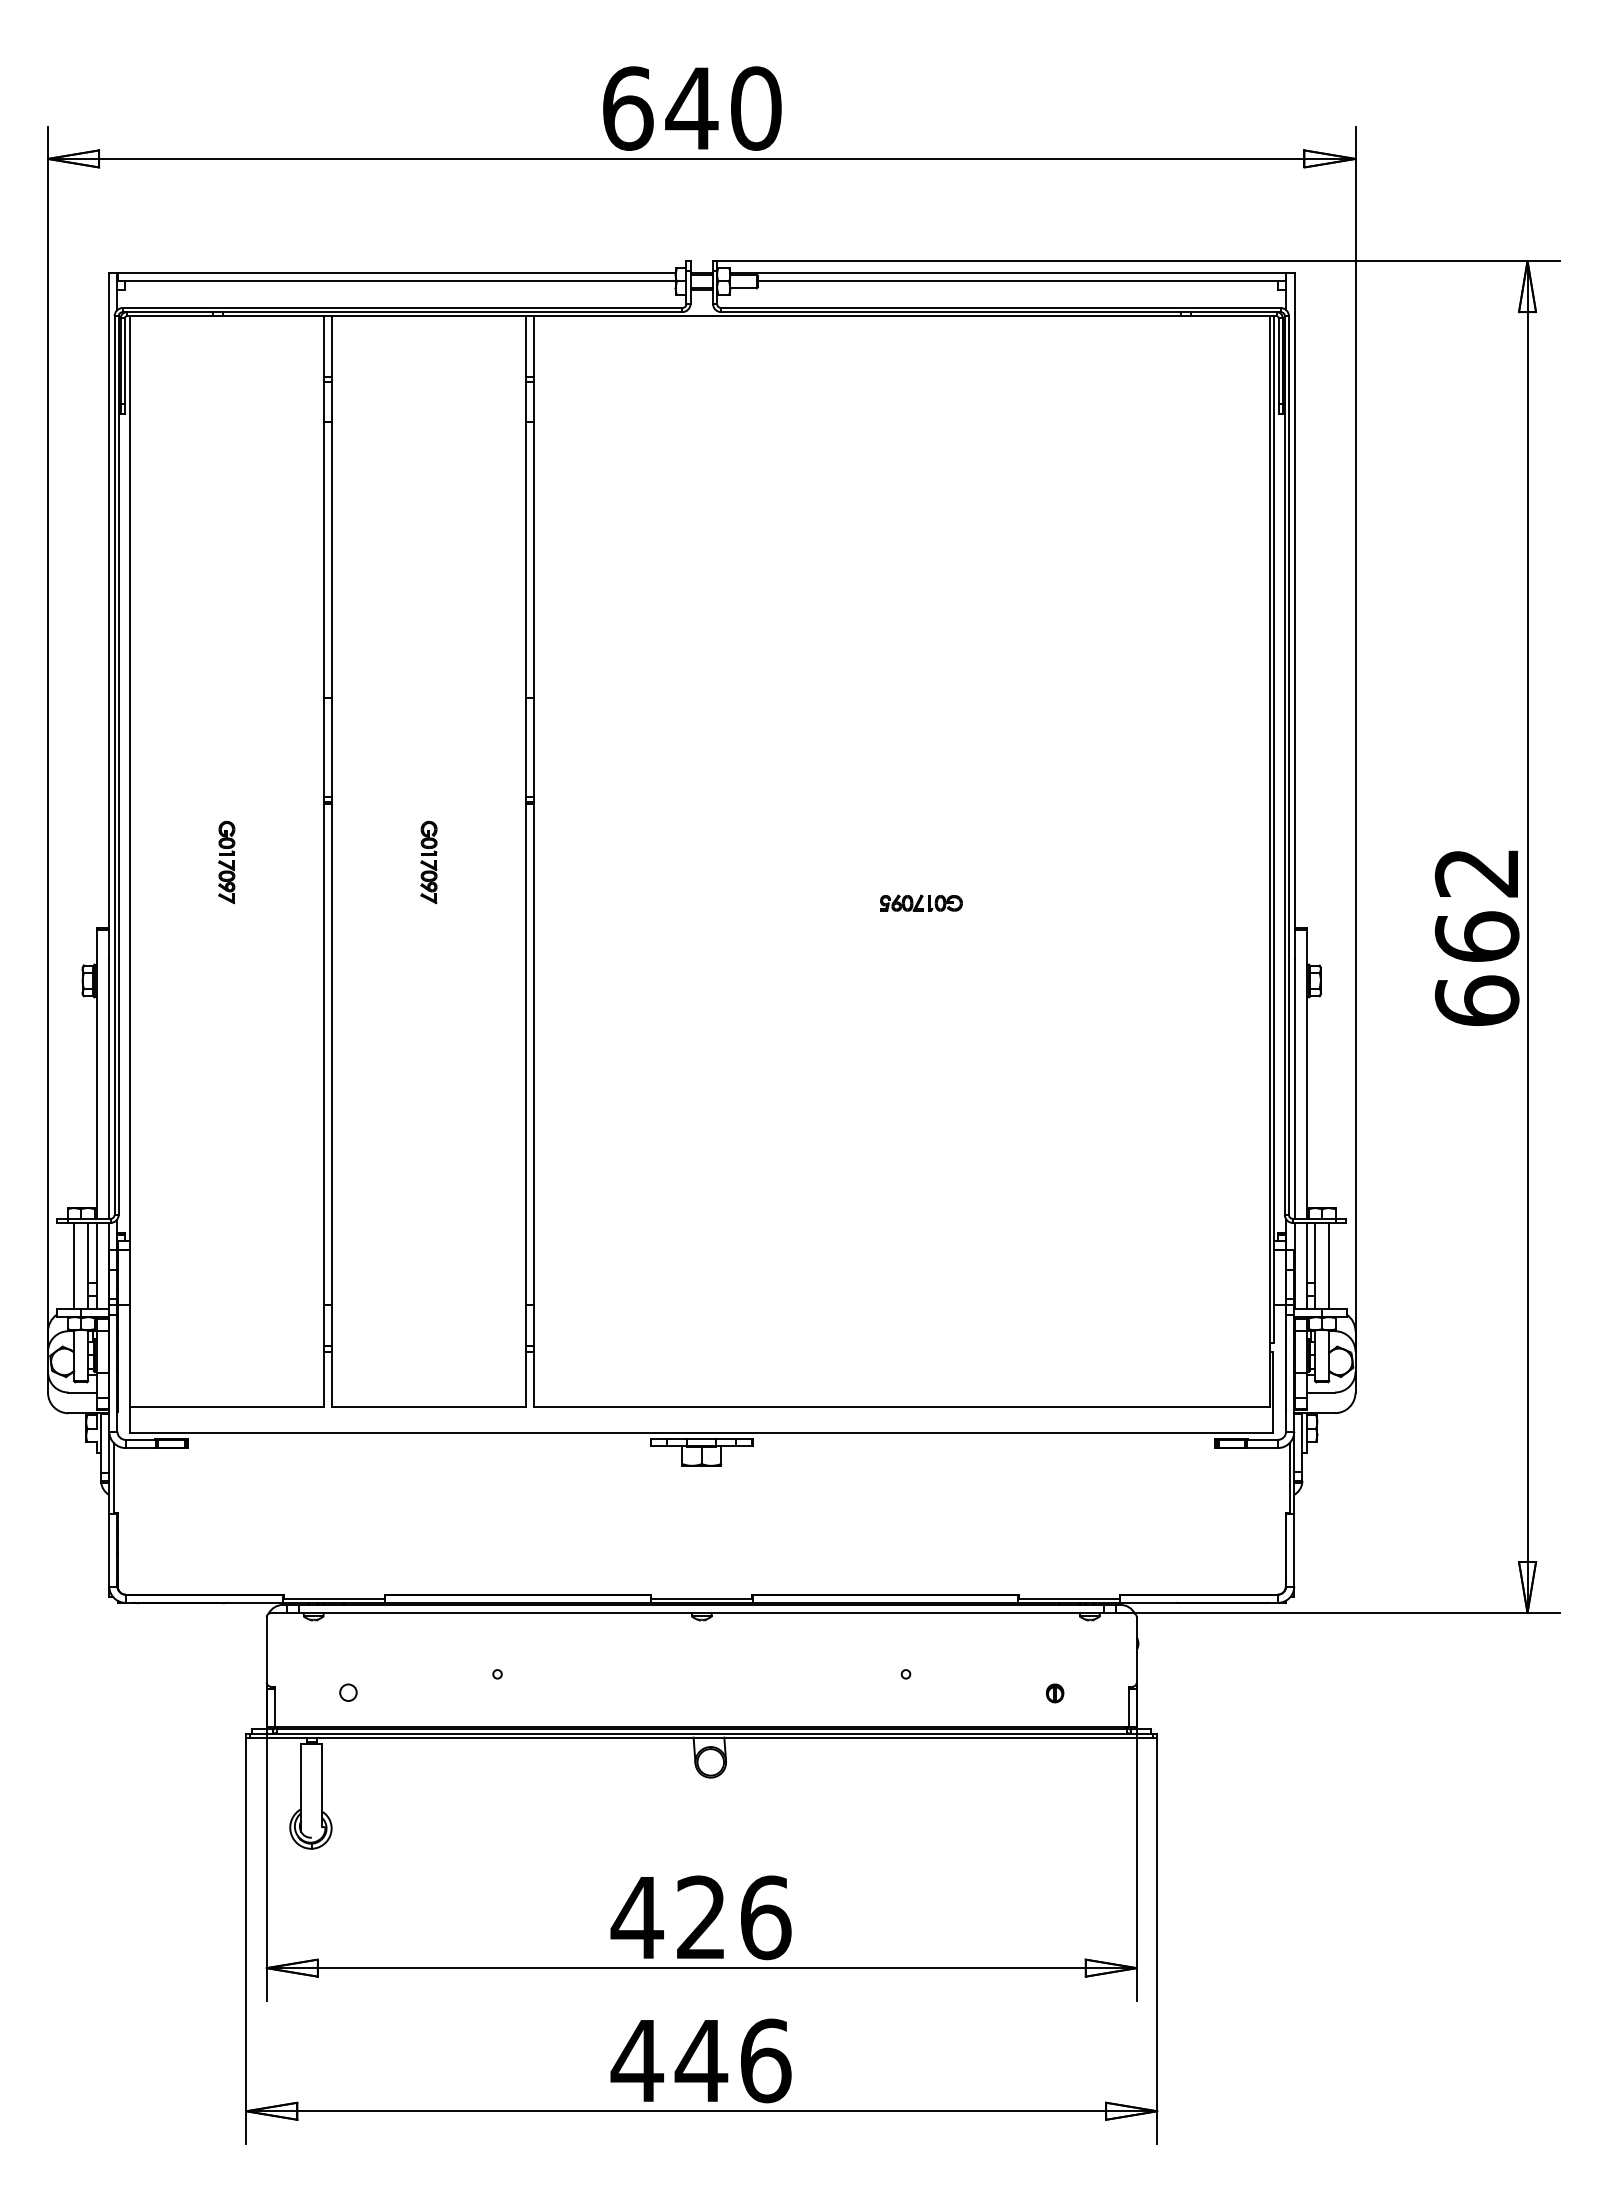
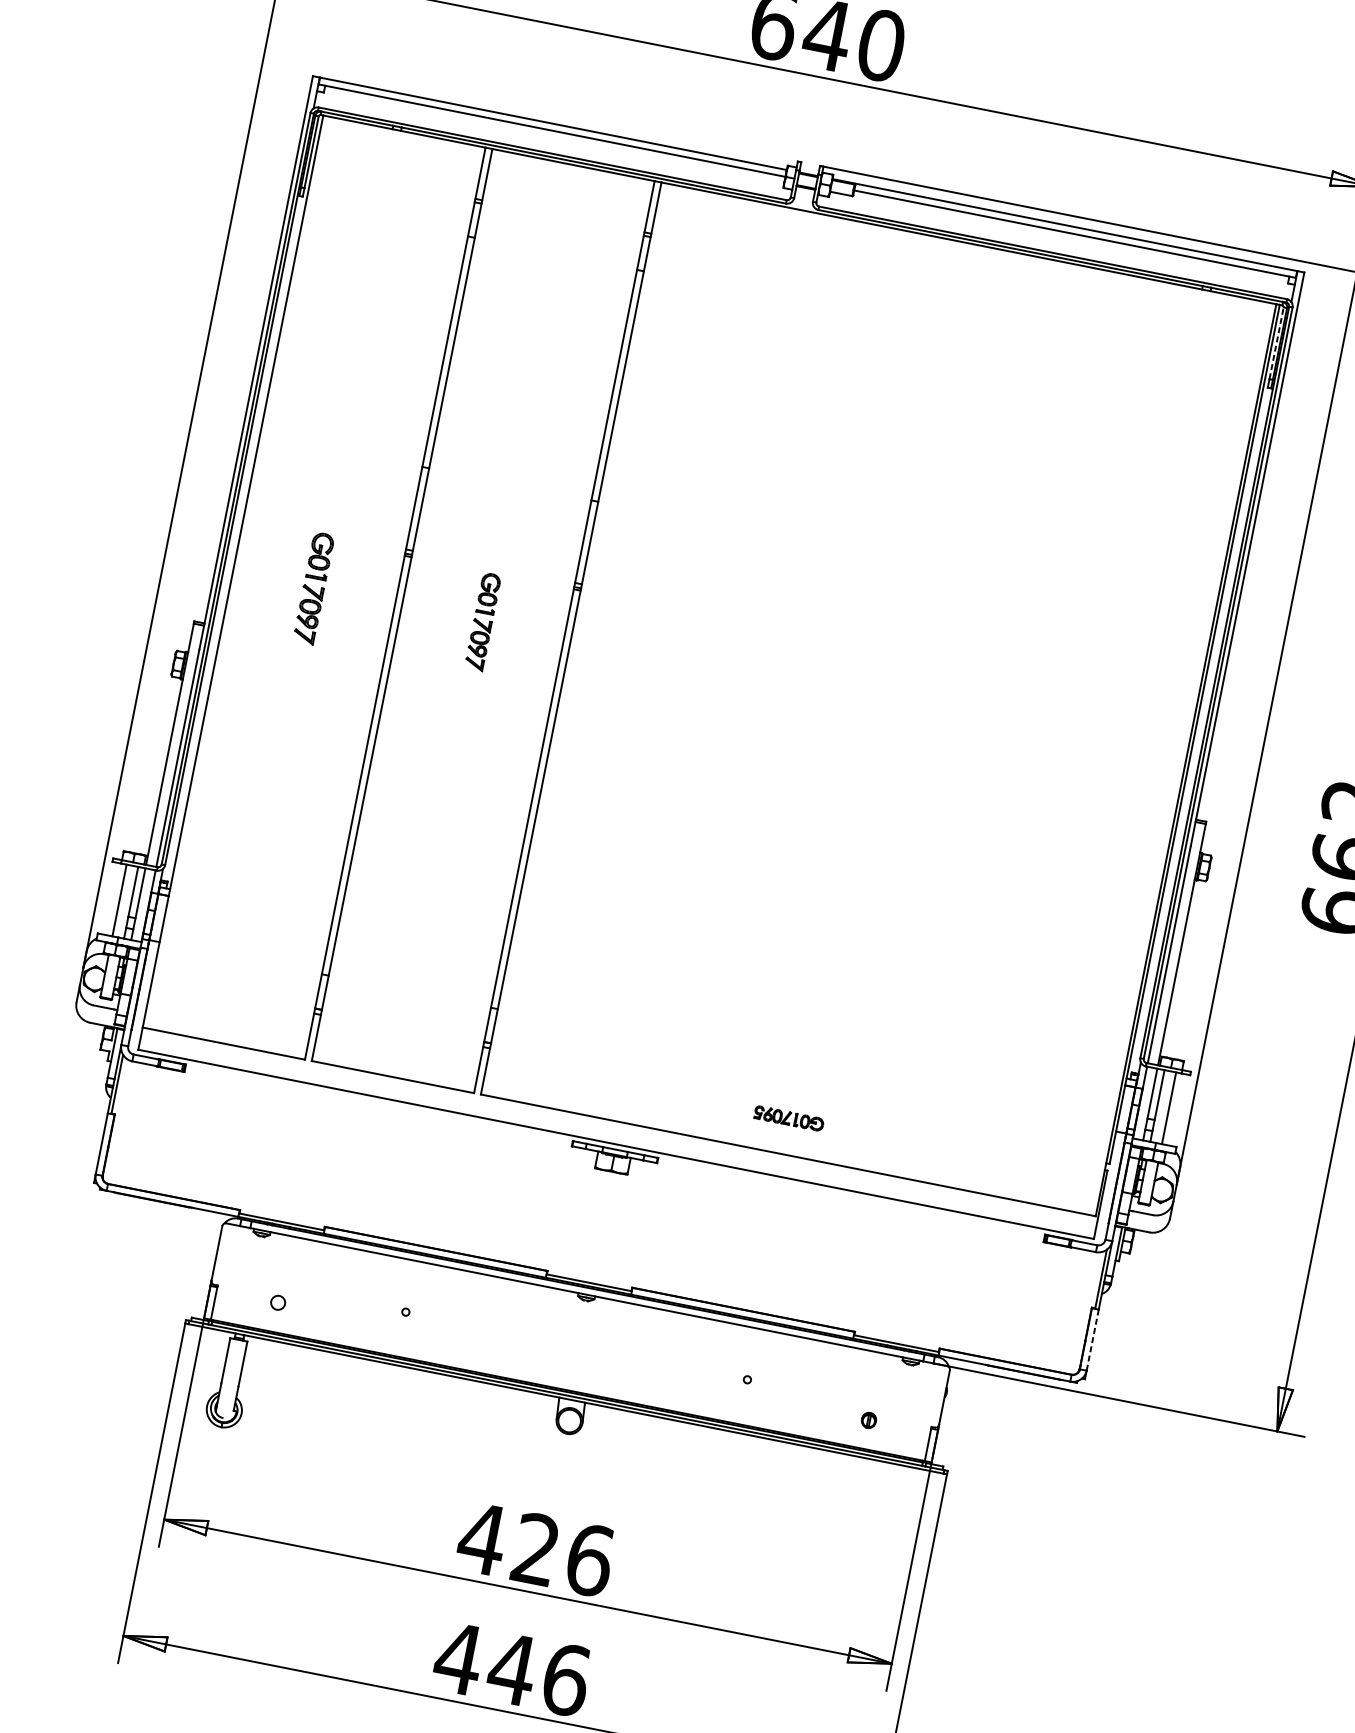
line: (1278, 361) -> (1276, 343), solid -> dashed
part: (226, 862) -> (313, 588), size x1.6
part: (428, 862) -> (482, 621), size x1.4
part: (921, 902) -> (789, 1117), moved
line: (1294, 1550) -> (1092, 1340), solid -> dashed

